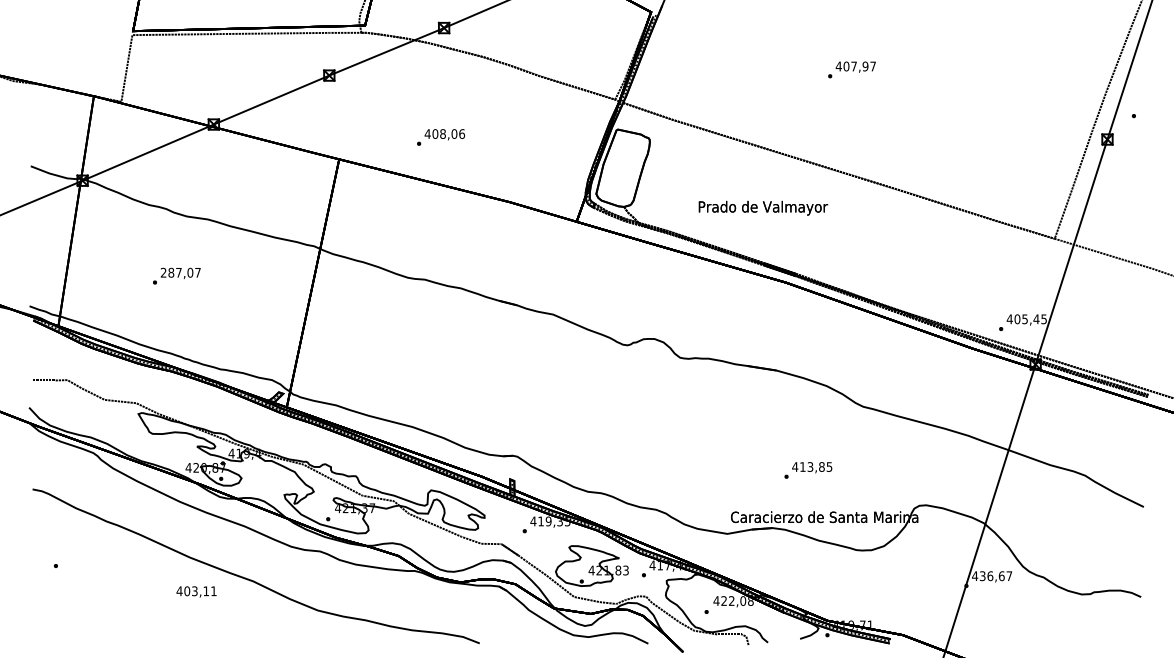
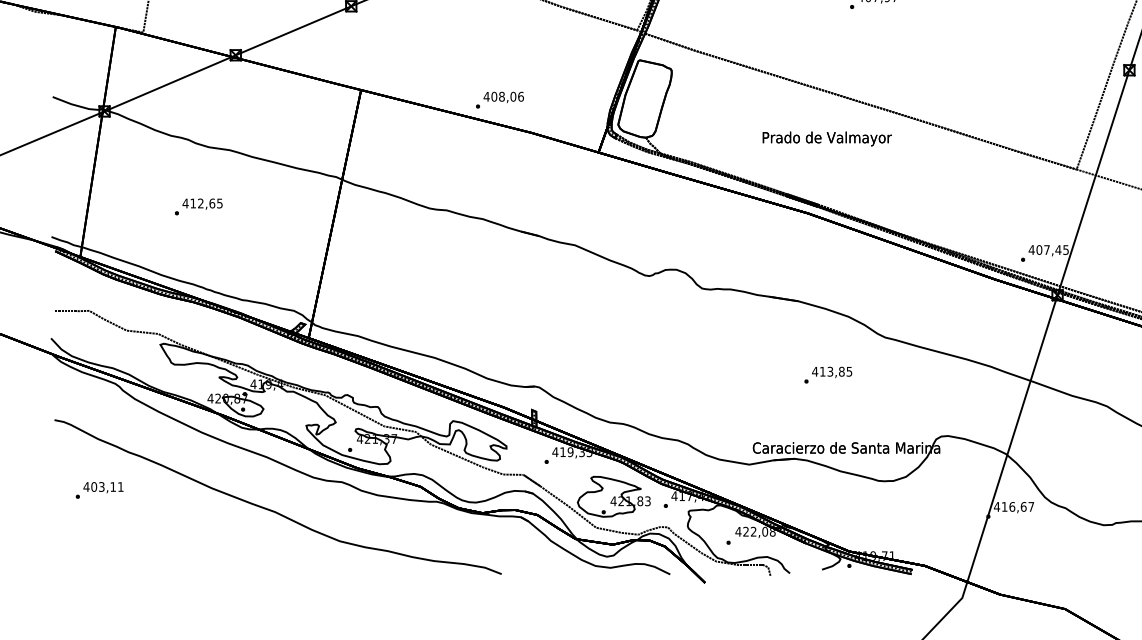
text: (441, 137) -> (500, 100), moved
text: (763, 207) -> (827, 138), moved
text: (180, 272) -> (202, 203), 287,07 -> 412,65
text: (1024, 319) -> (1046, 250), 405,45 -> 407,45
text: (808, 470) -> (828, 375), moved
text: (982, 576) -> (1004, 507), 436,67 -> 416,67
text: (196, 591) -> (103, 487), moved

